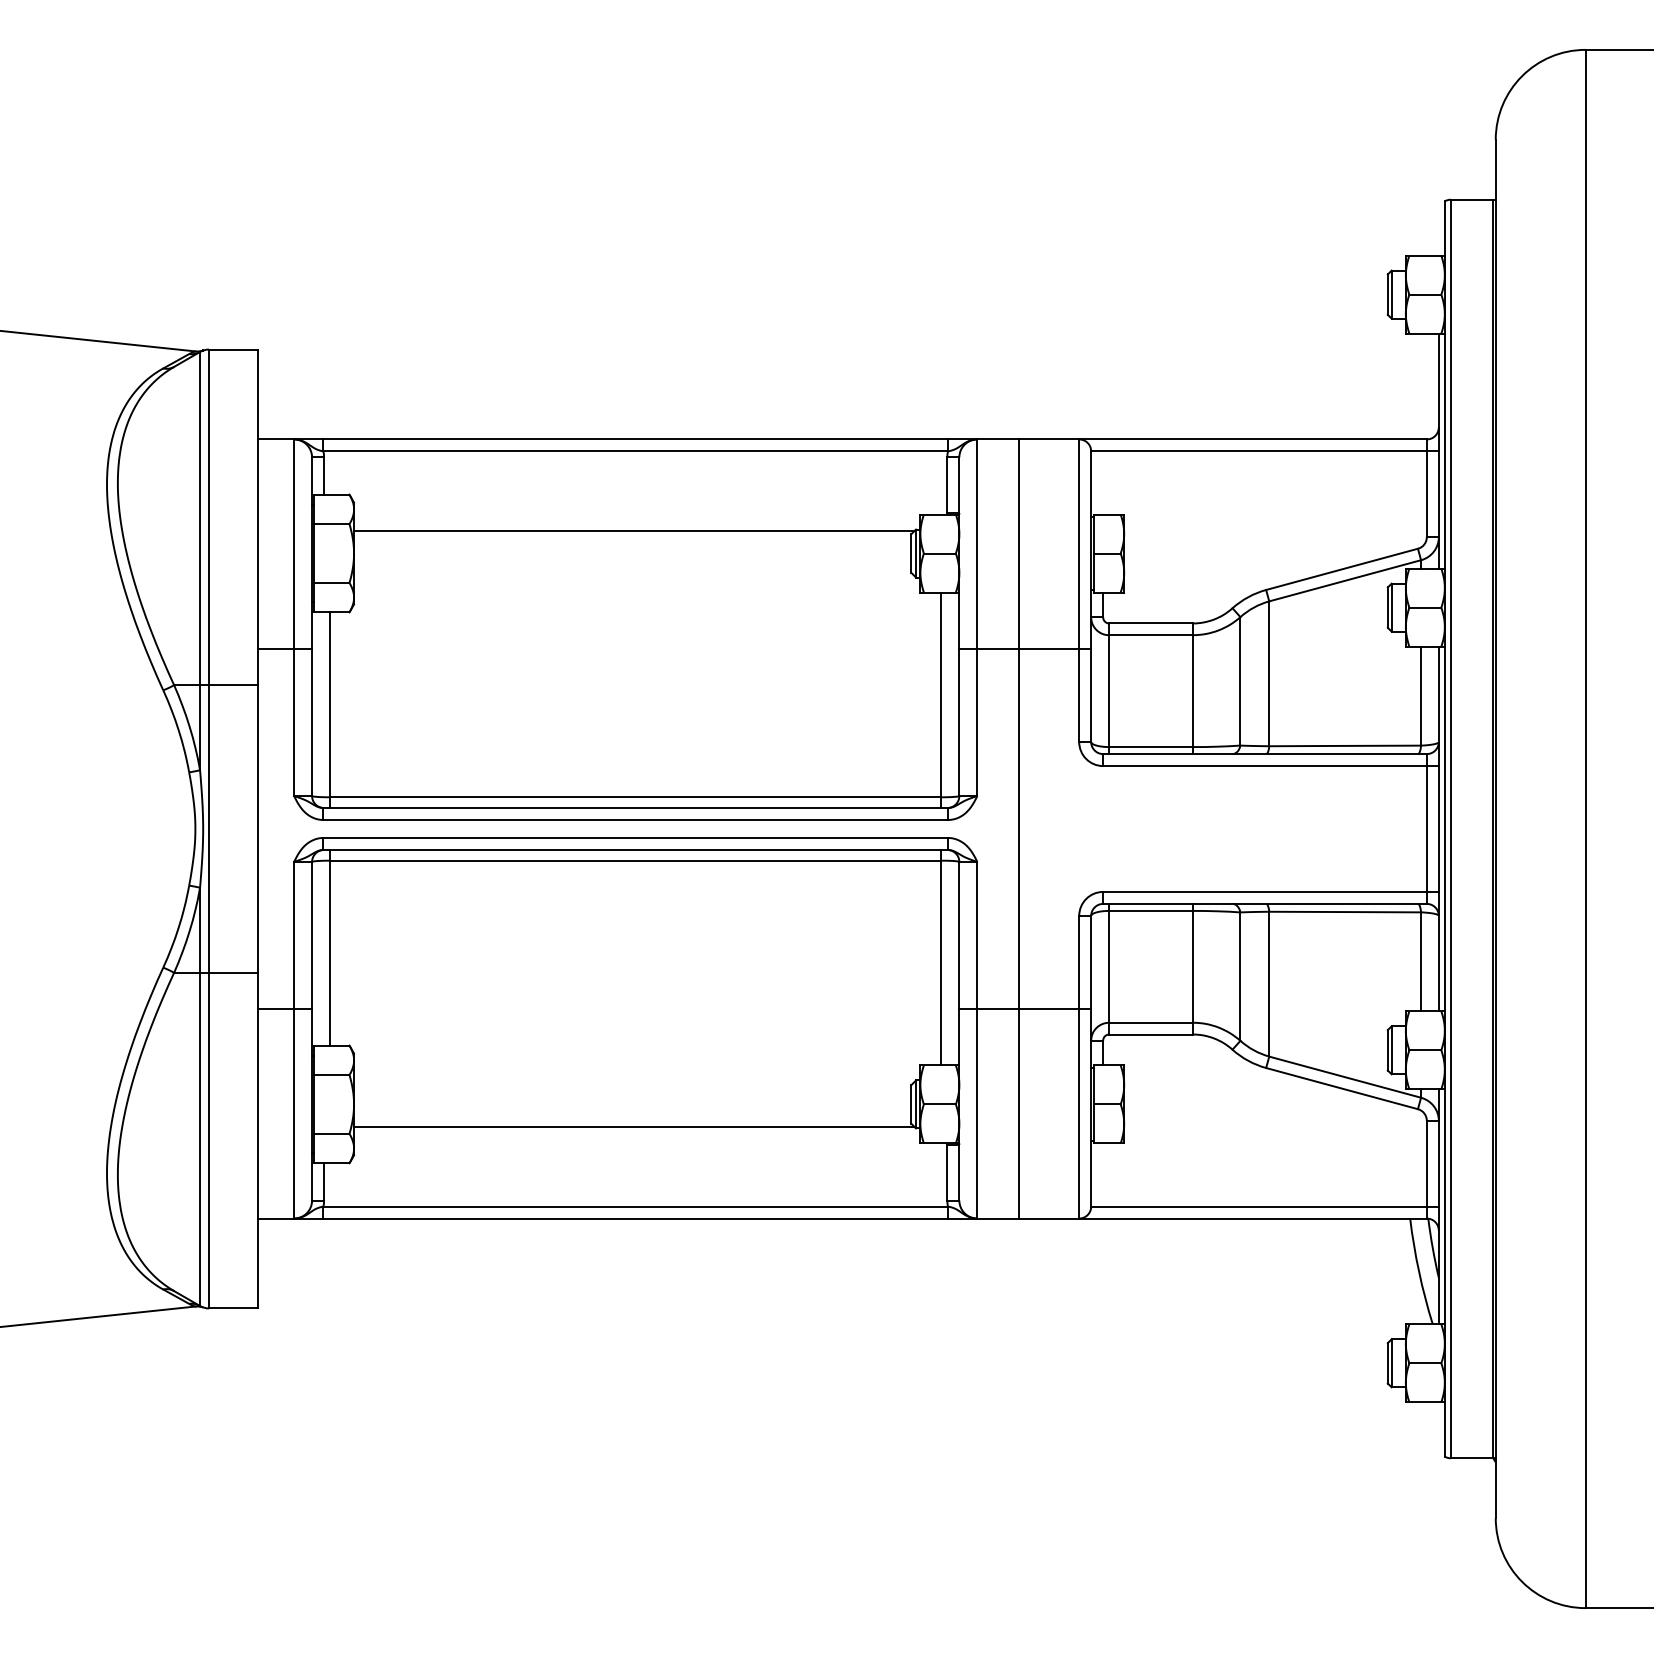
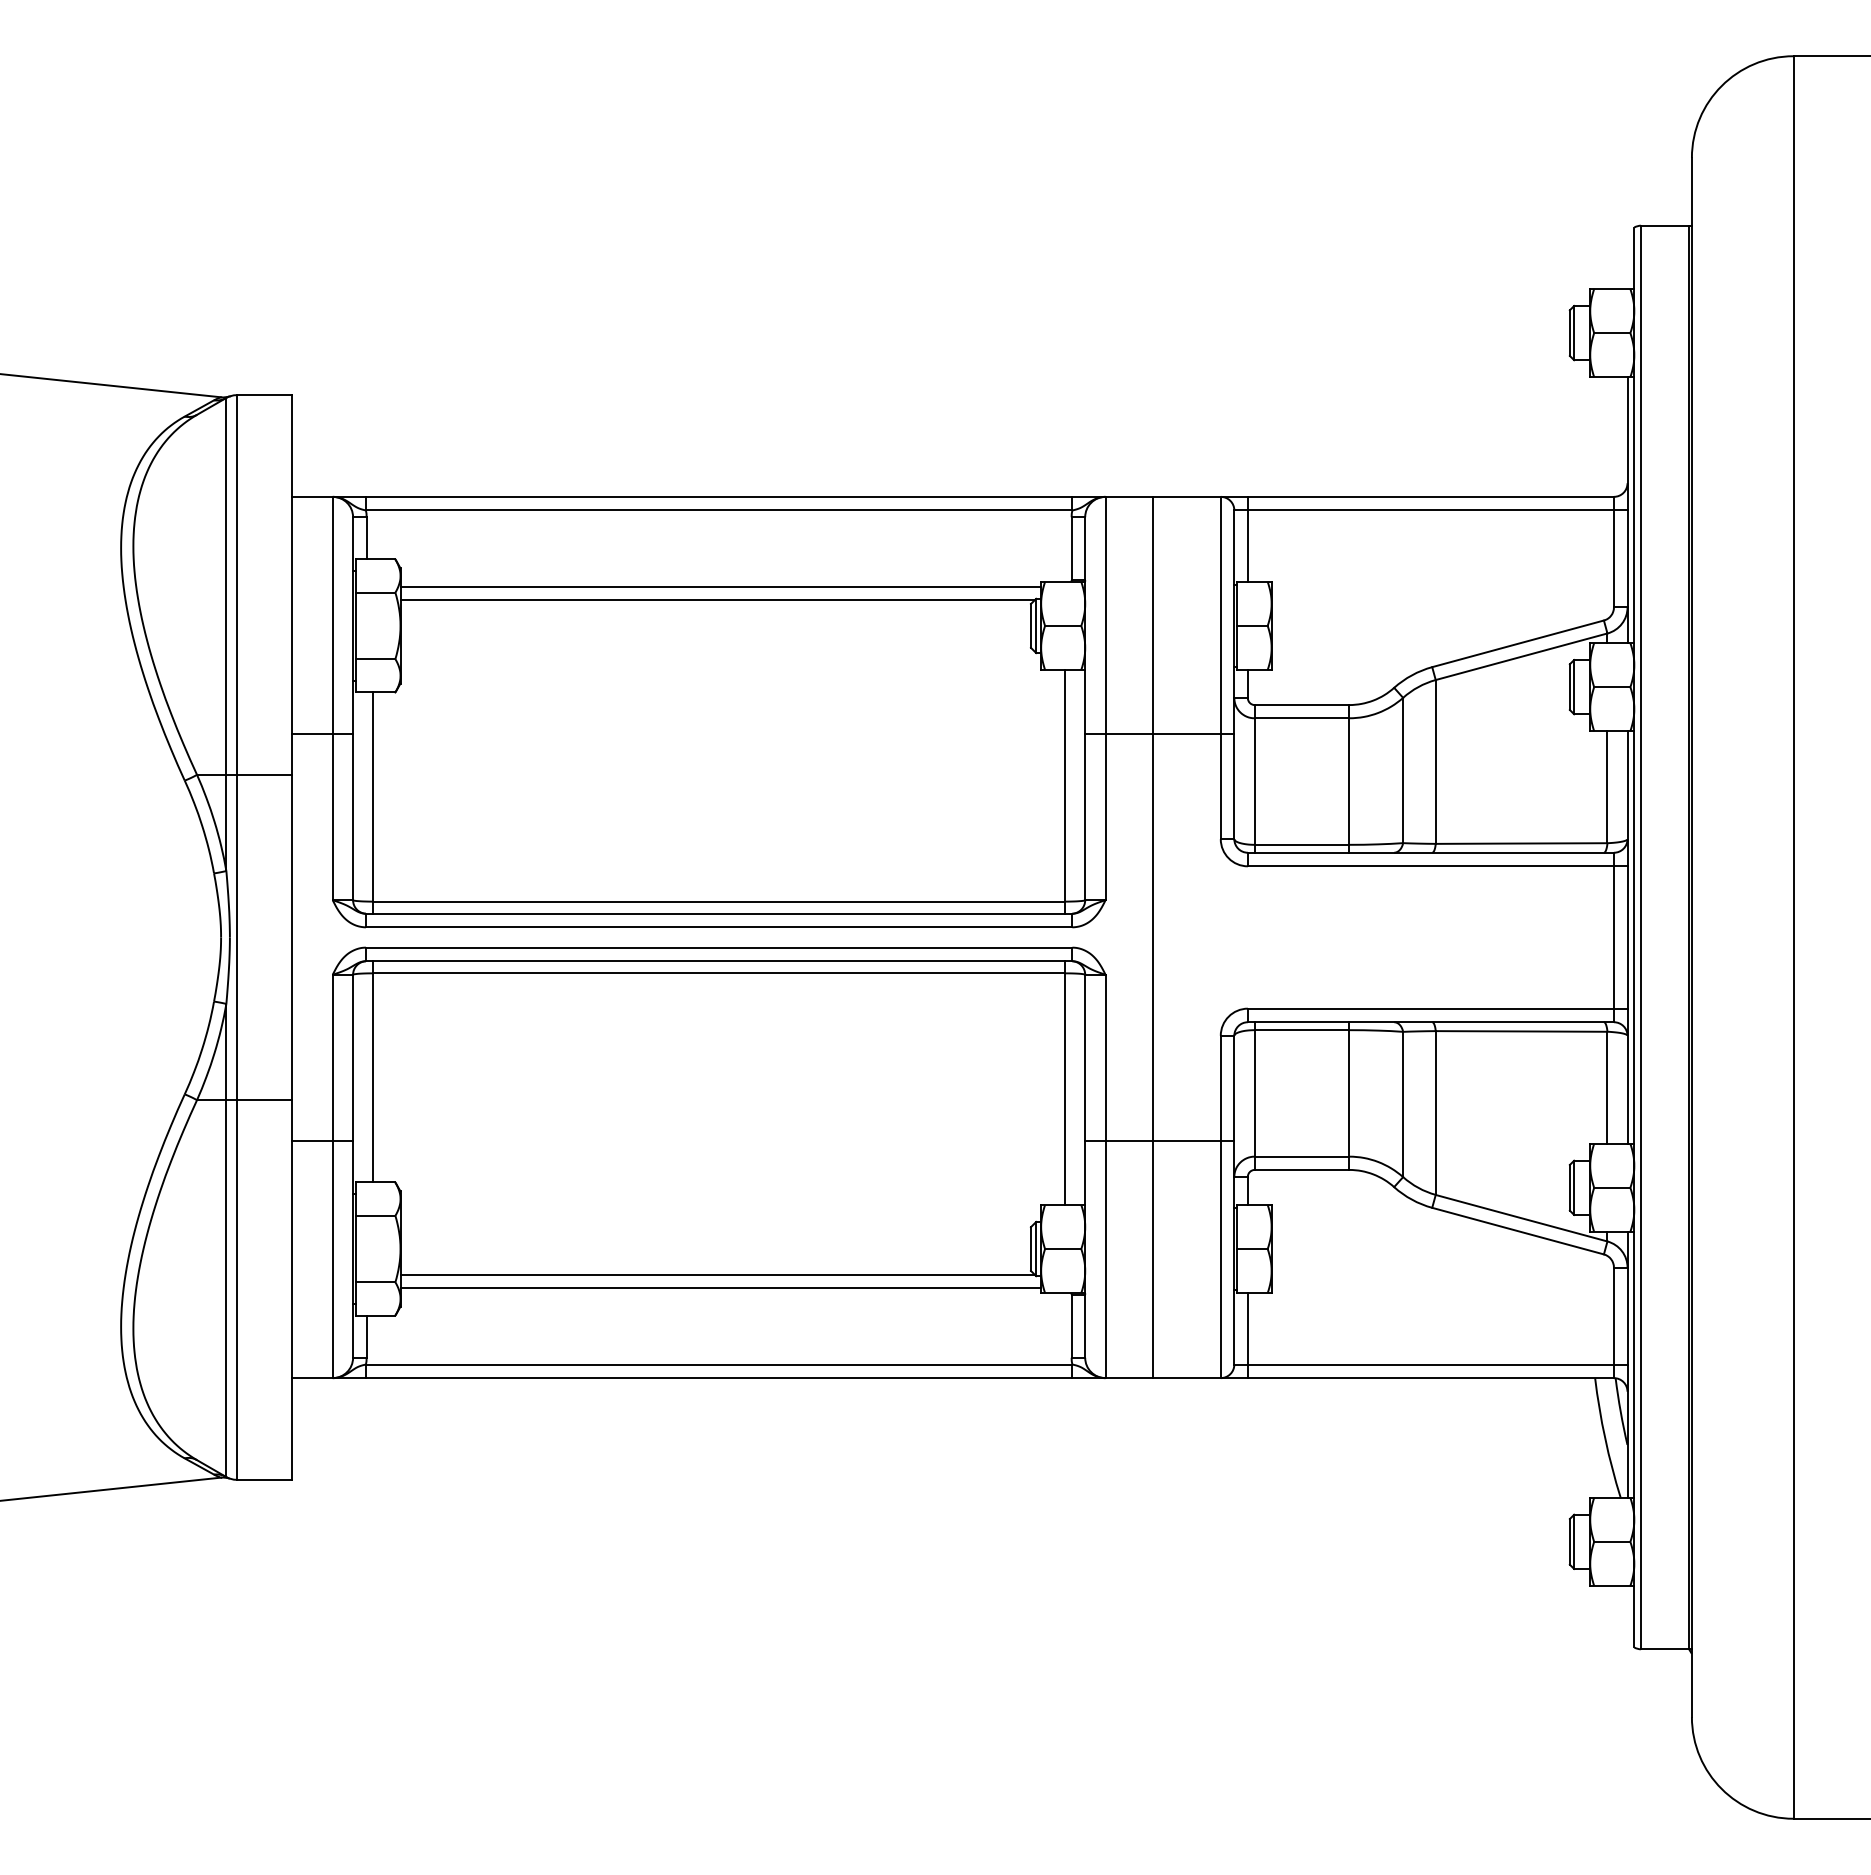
line: (1102, 476) -> (1247, 538), added
line: (636, 518) -> (720, 586), added
line: (636, 1139) -> (720, 1288), added
line: (1102, 1180) -> (1247, 1335), added

